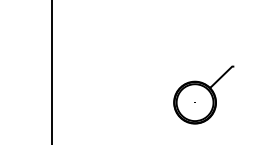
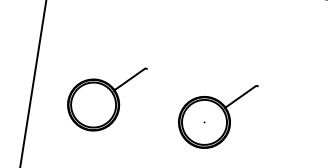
part: (111, 94) -> (105, 96), added

